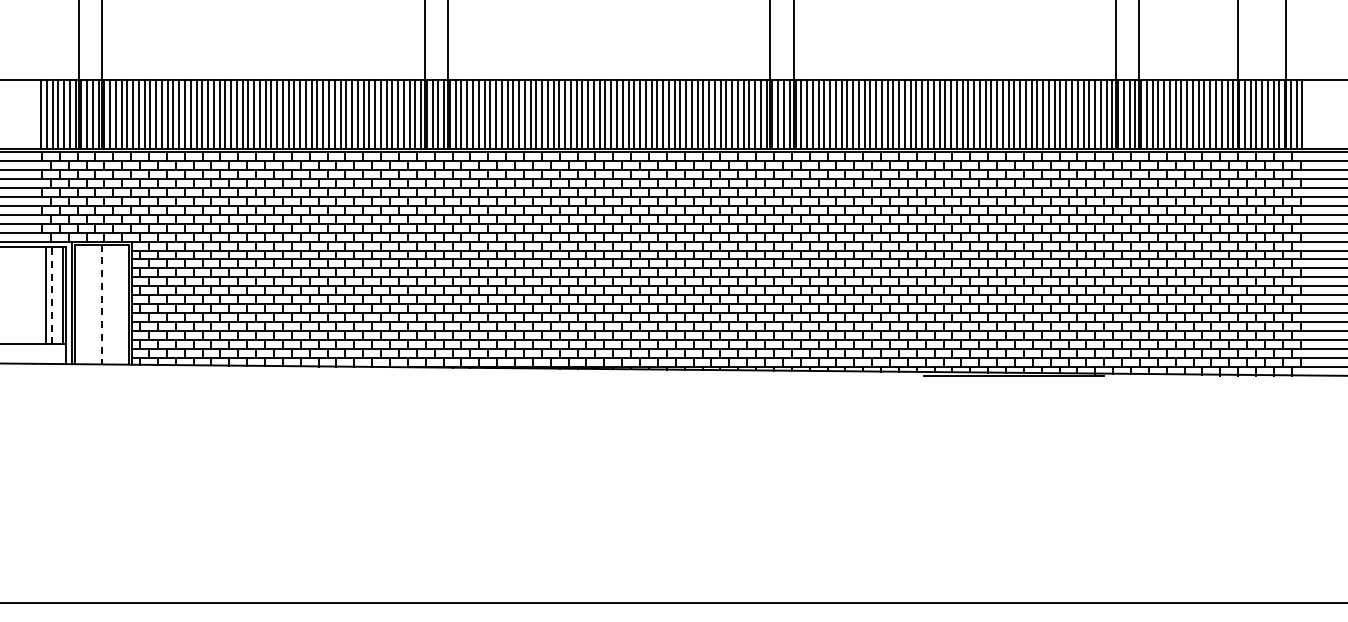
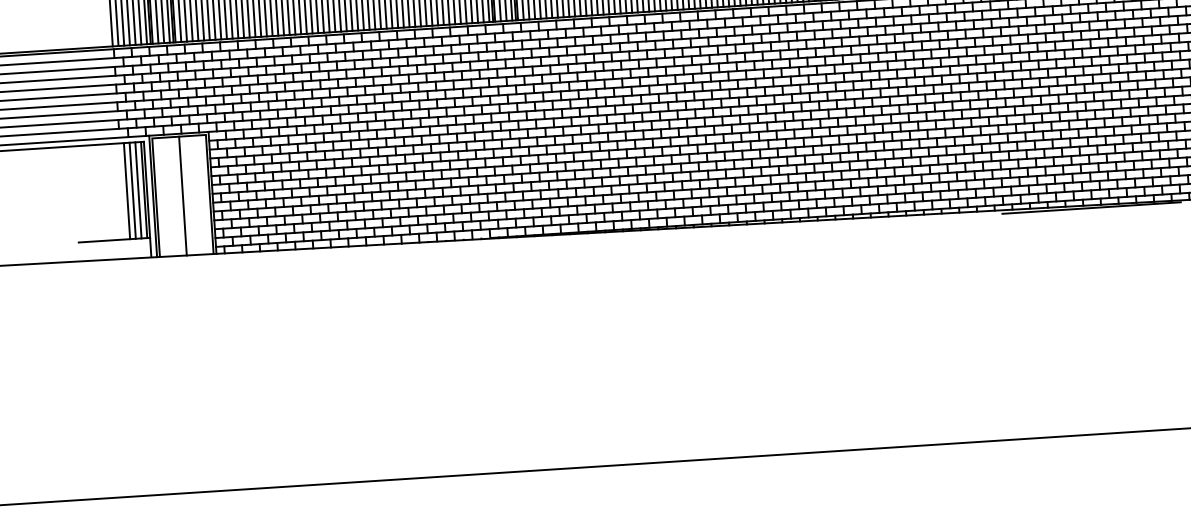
line: (51, 295) -> (132, 190), dashed -> solid
line: (57, 295) -> (138, 190), added
line: (101, 304) -> (182, 196), dashed -> solid

